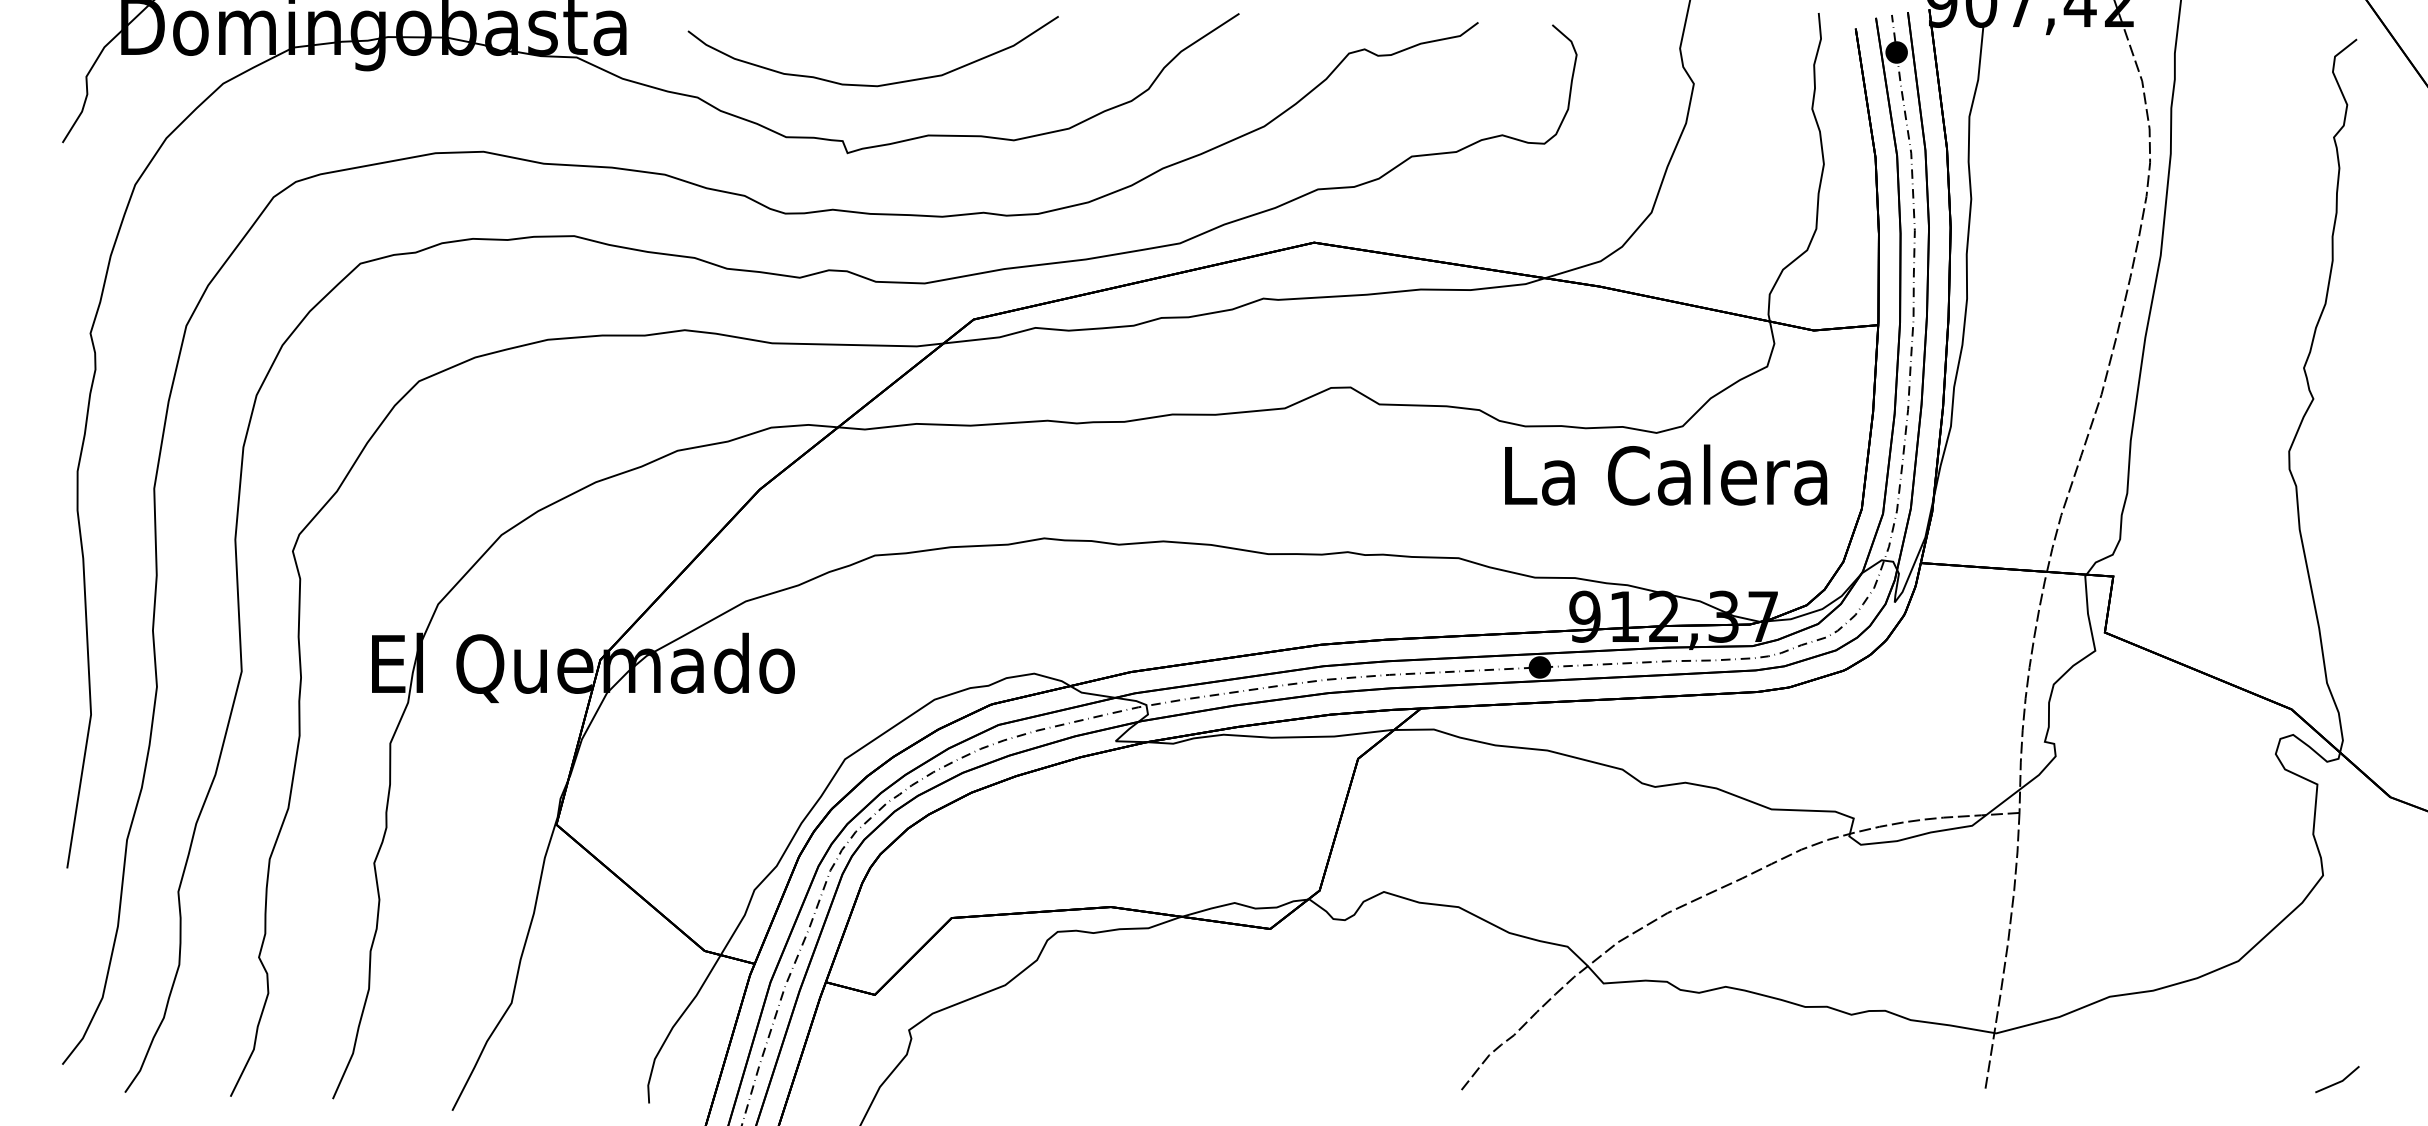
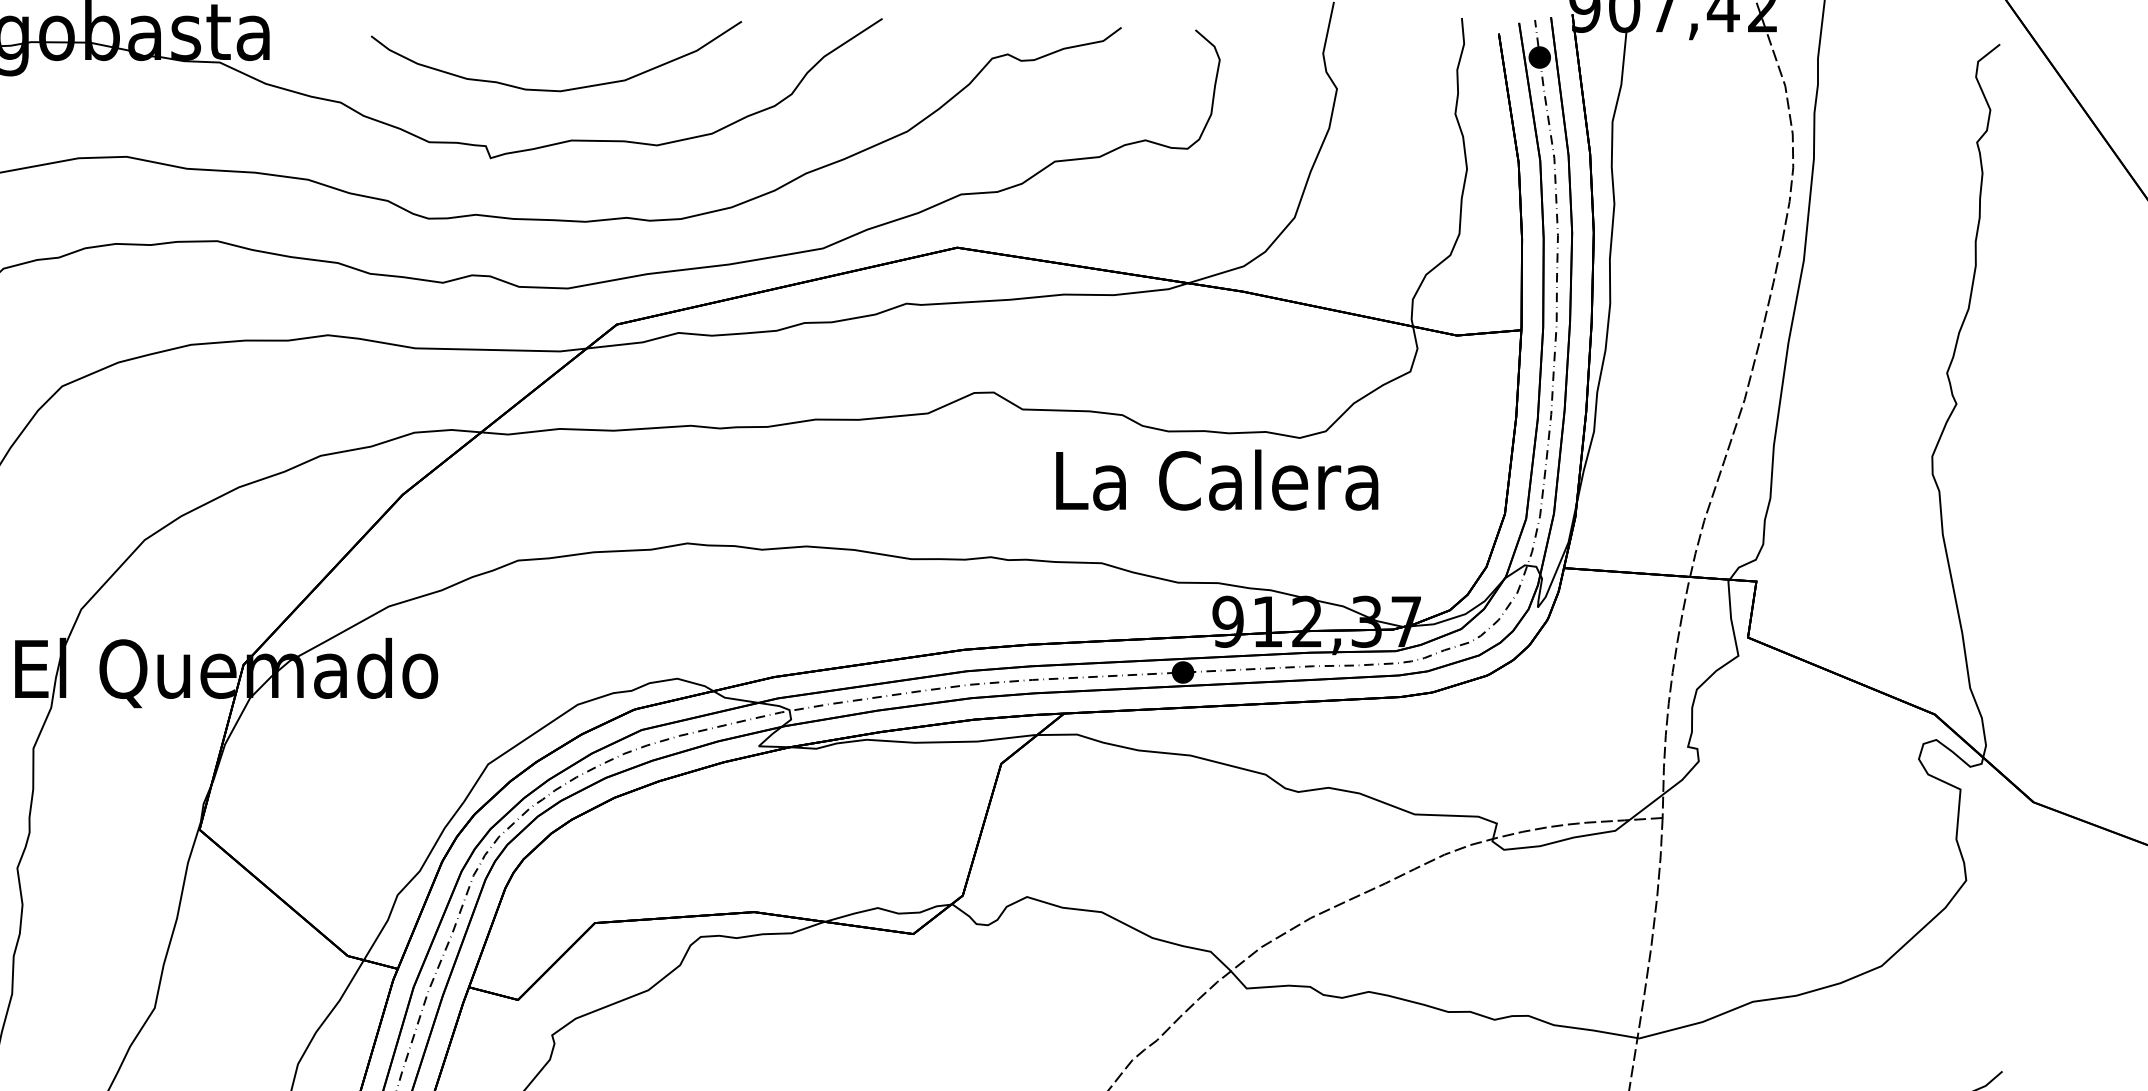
curve: (868, 84) -> (551, 89), moved
text: (1666, 474) -> (1217, 479), moved

